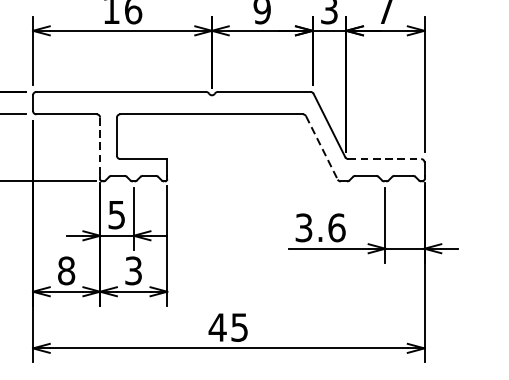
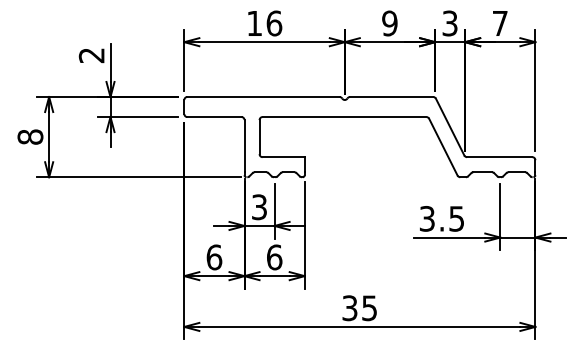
line: (100, 147) -> (244, 146), dashed -> solid
line: (322, 148) -> (443, 147), dashed -> solid
line: (384, 159) -> (499, 157), dashed -> solid
text: (116, 214) -> (259, 206), 5 -> 3
text: (336, 227) -> (456, 218), 3.6 -> 3.5
text: (66, 270) -> (214, 257), 8 -> 6
text: (133, 270) -> (274, 257), 3 -> 6
text: (217, 327) -> (349, 308), 45 -> 35

